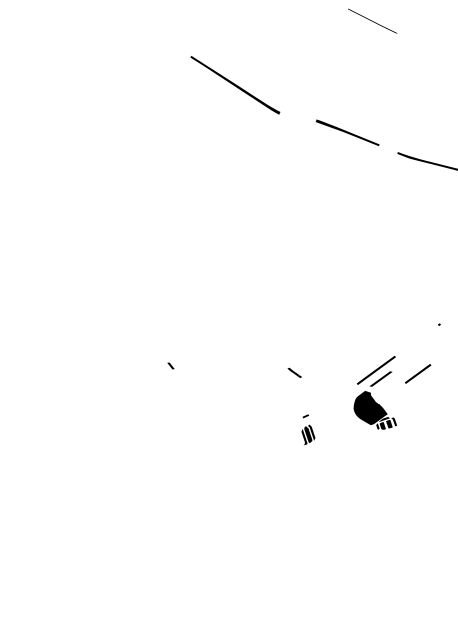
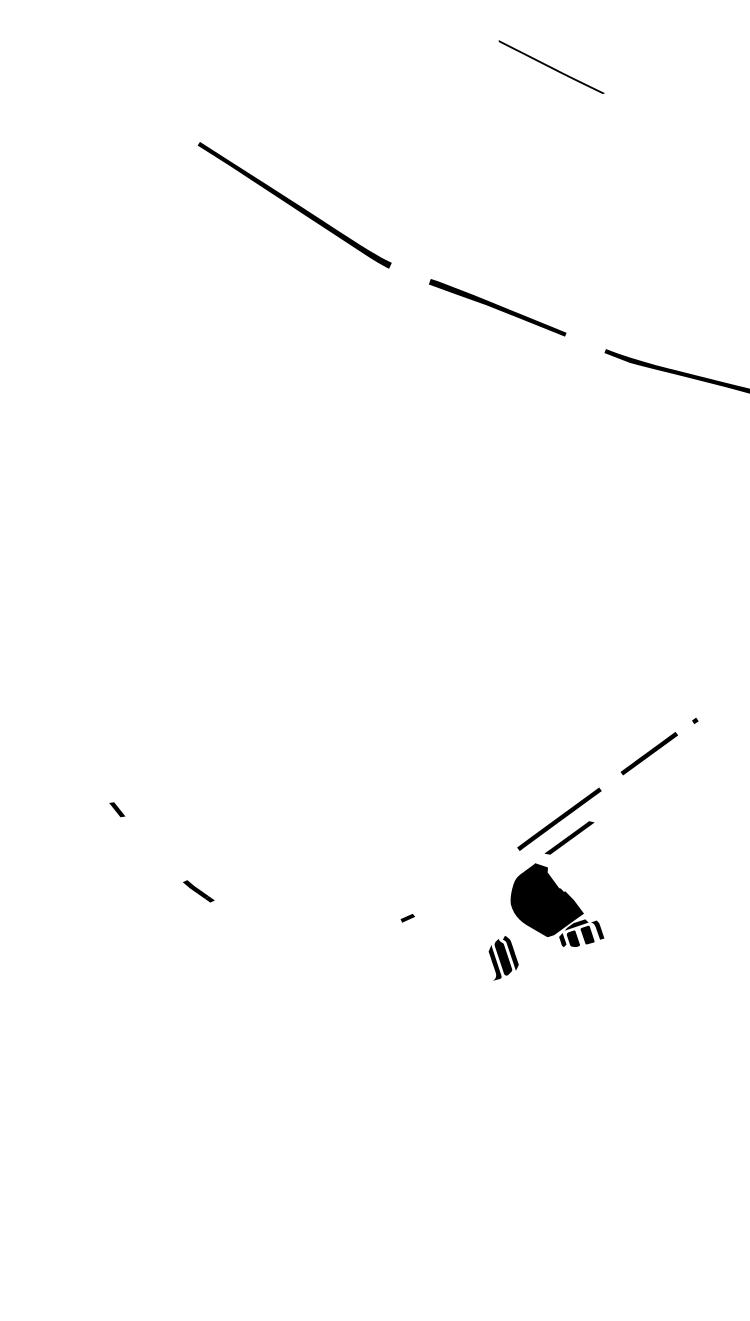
line: (235, 85) -> (294, 205), moved
line: (294, 372) -> (198, 890), moved
line: (418, 373) -> (650, 752), moved
part: (308, 434) -> (503, 957), moved

